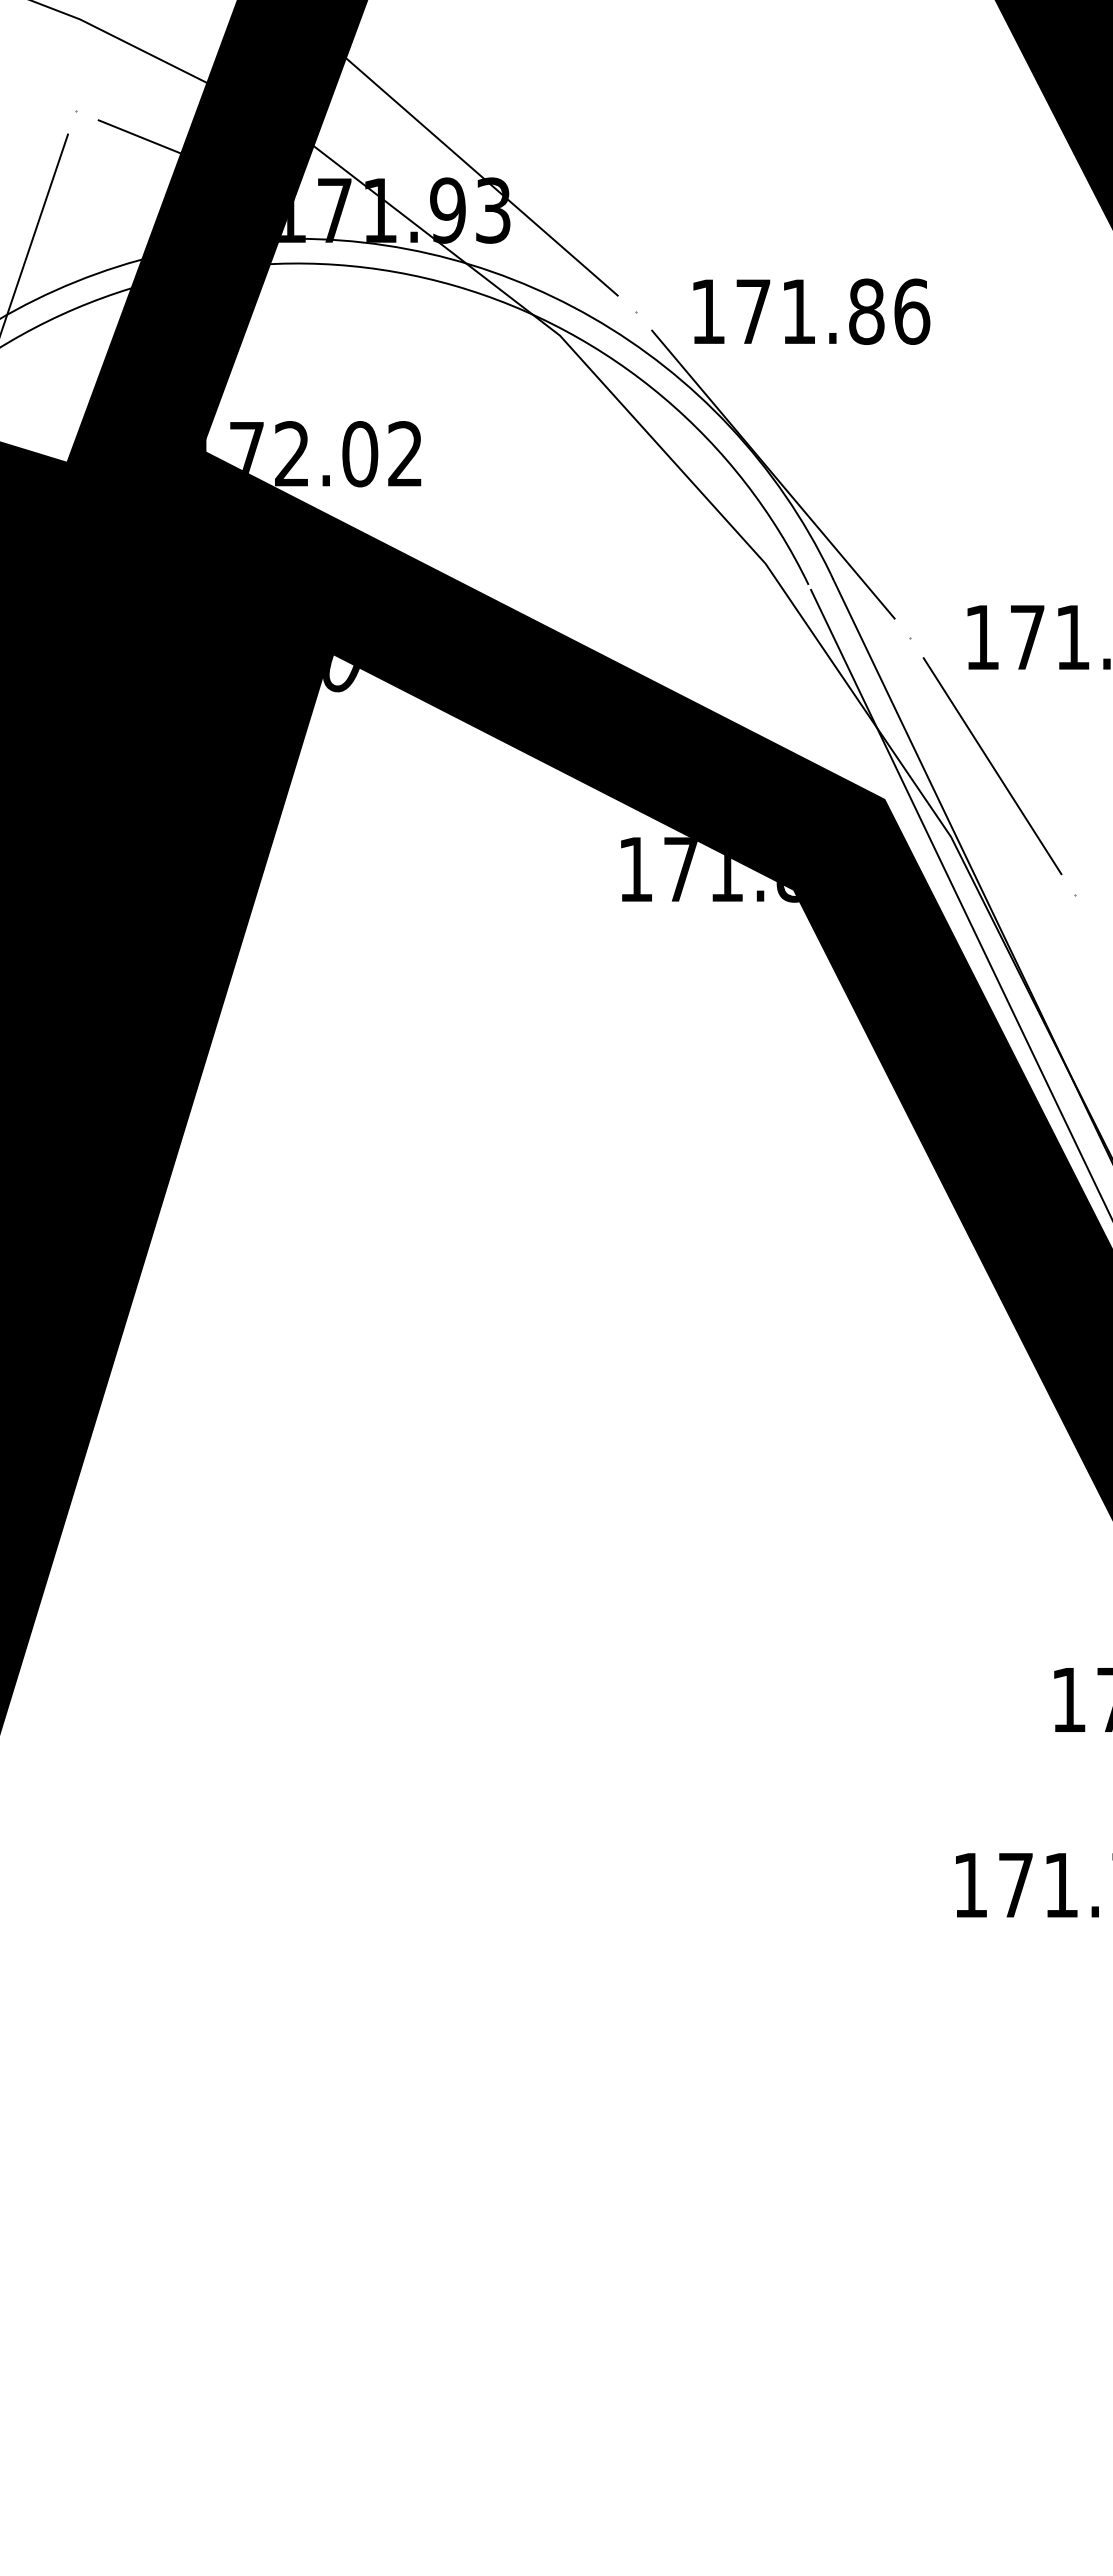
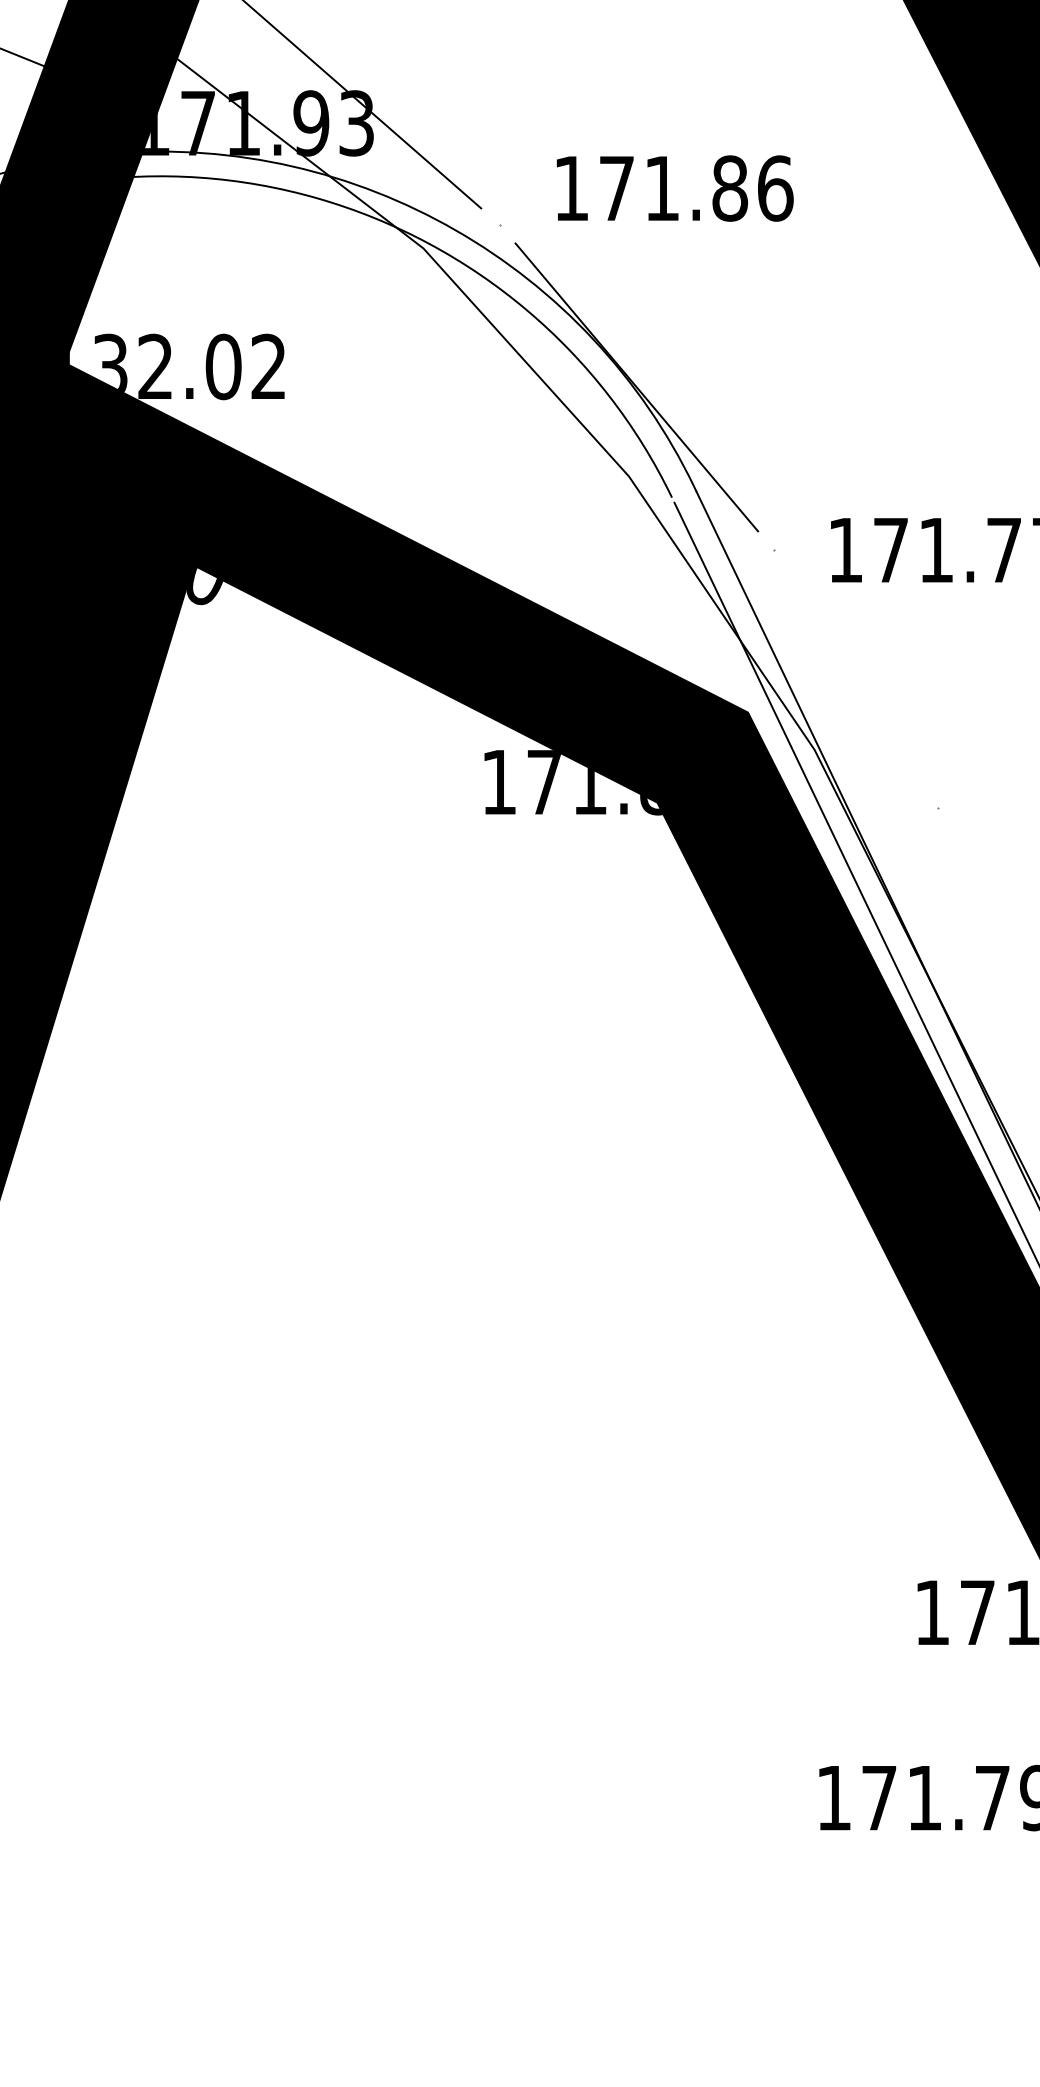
text: (811, 311) -> (674, 188), moved
text: (246, 450) -> (109, 363), 172.02 -> 132.02
line: (992, 766) -> (855, 679), removed

